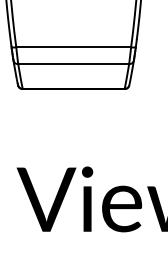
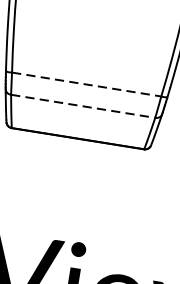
line: (74, 47) -> (87, 84), solid -> dashed
line: (74, 64) -> (84, 106), solid -> dashed

